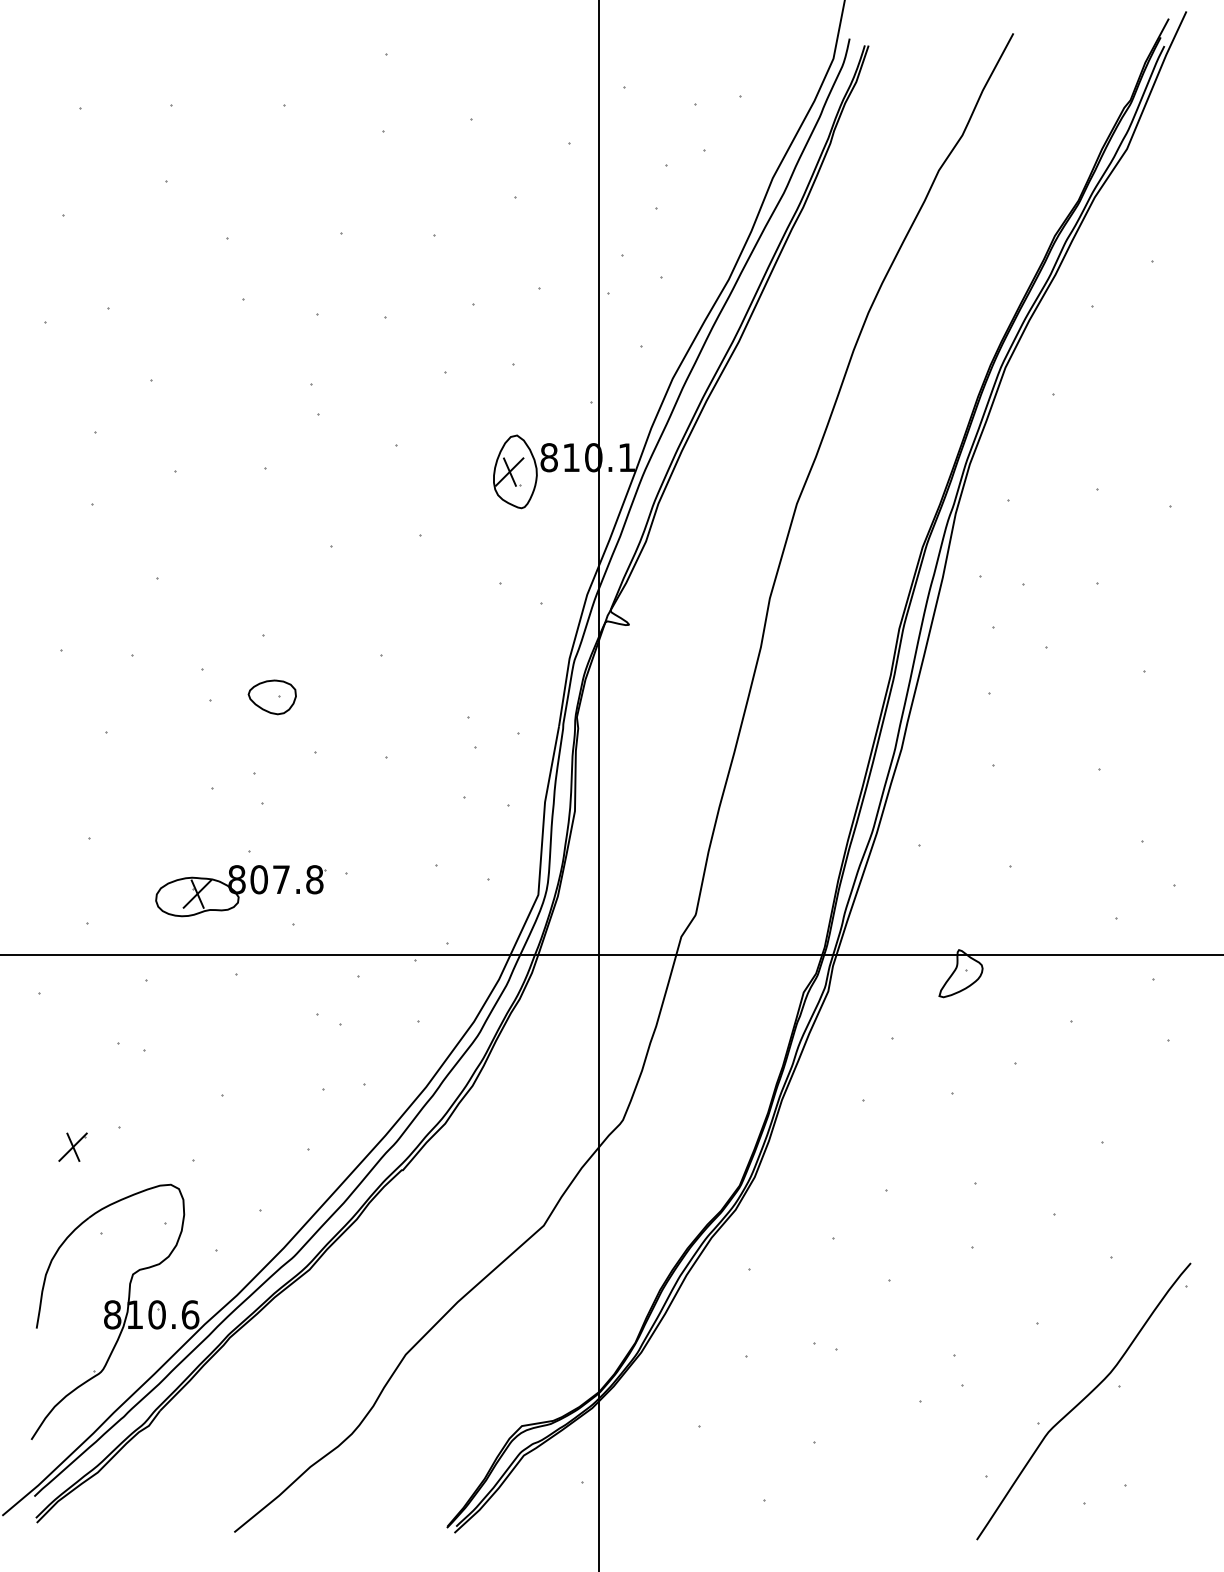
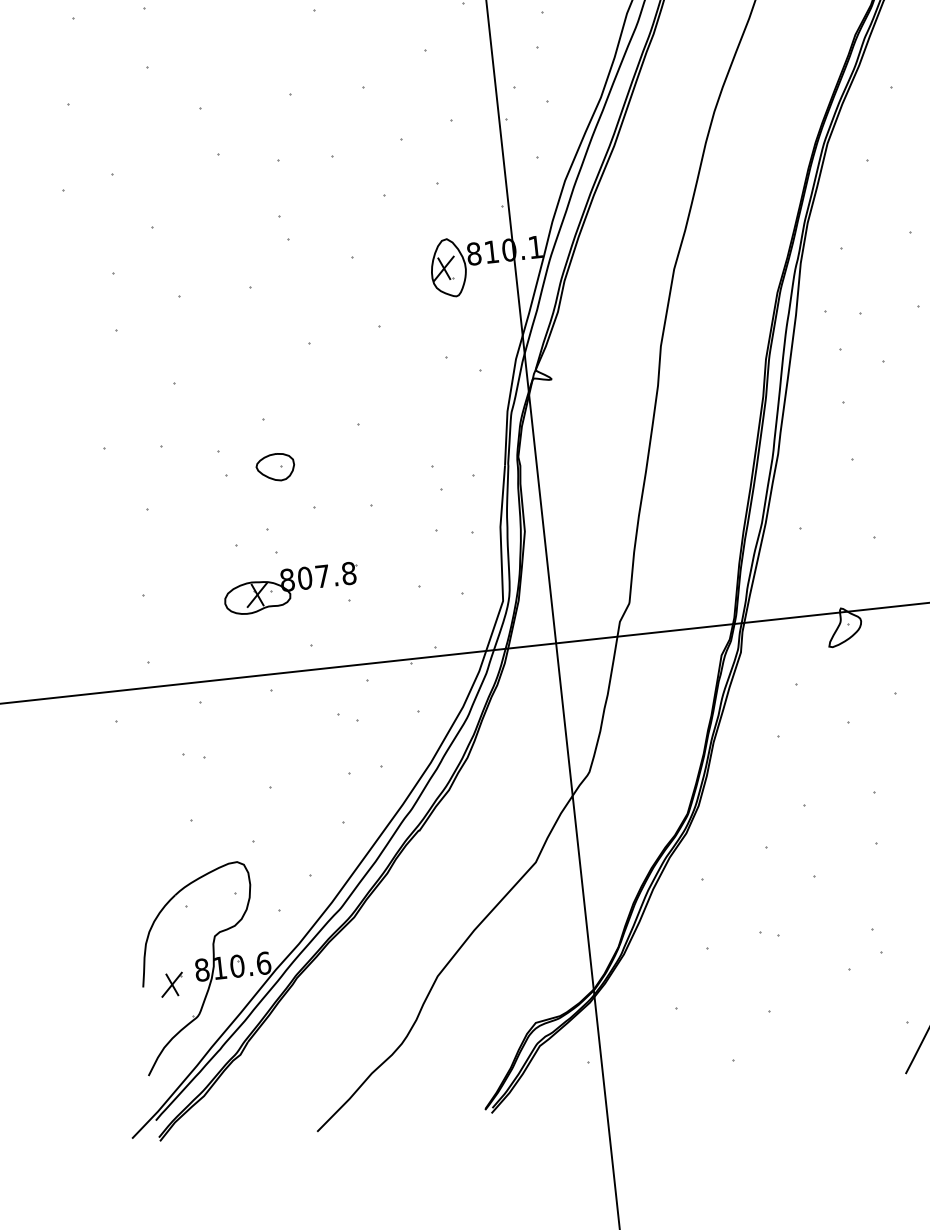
part: (240, 891) -> (291, 589), moved
part: (72, 1146) -> (171, 984), moved

